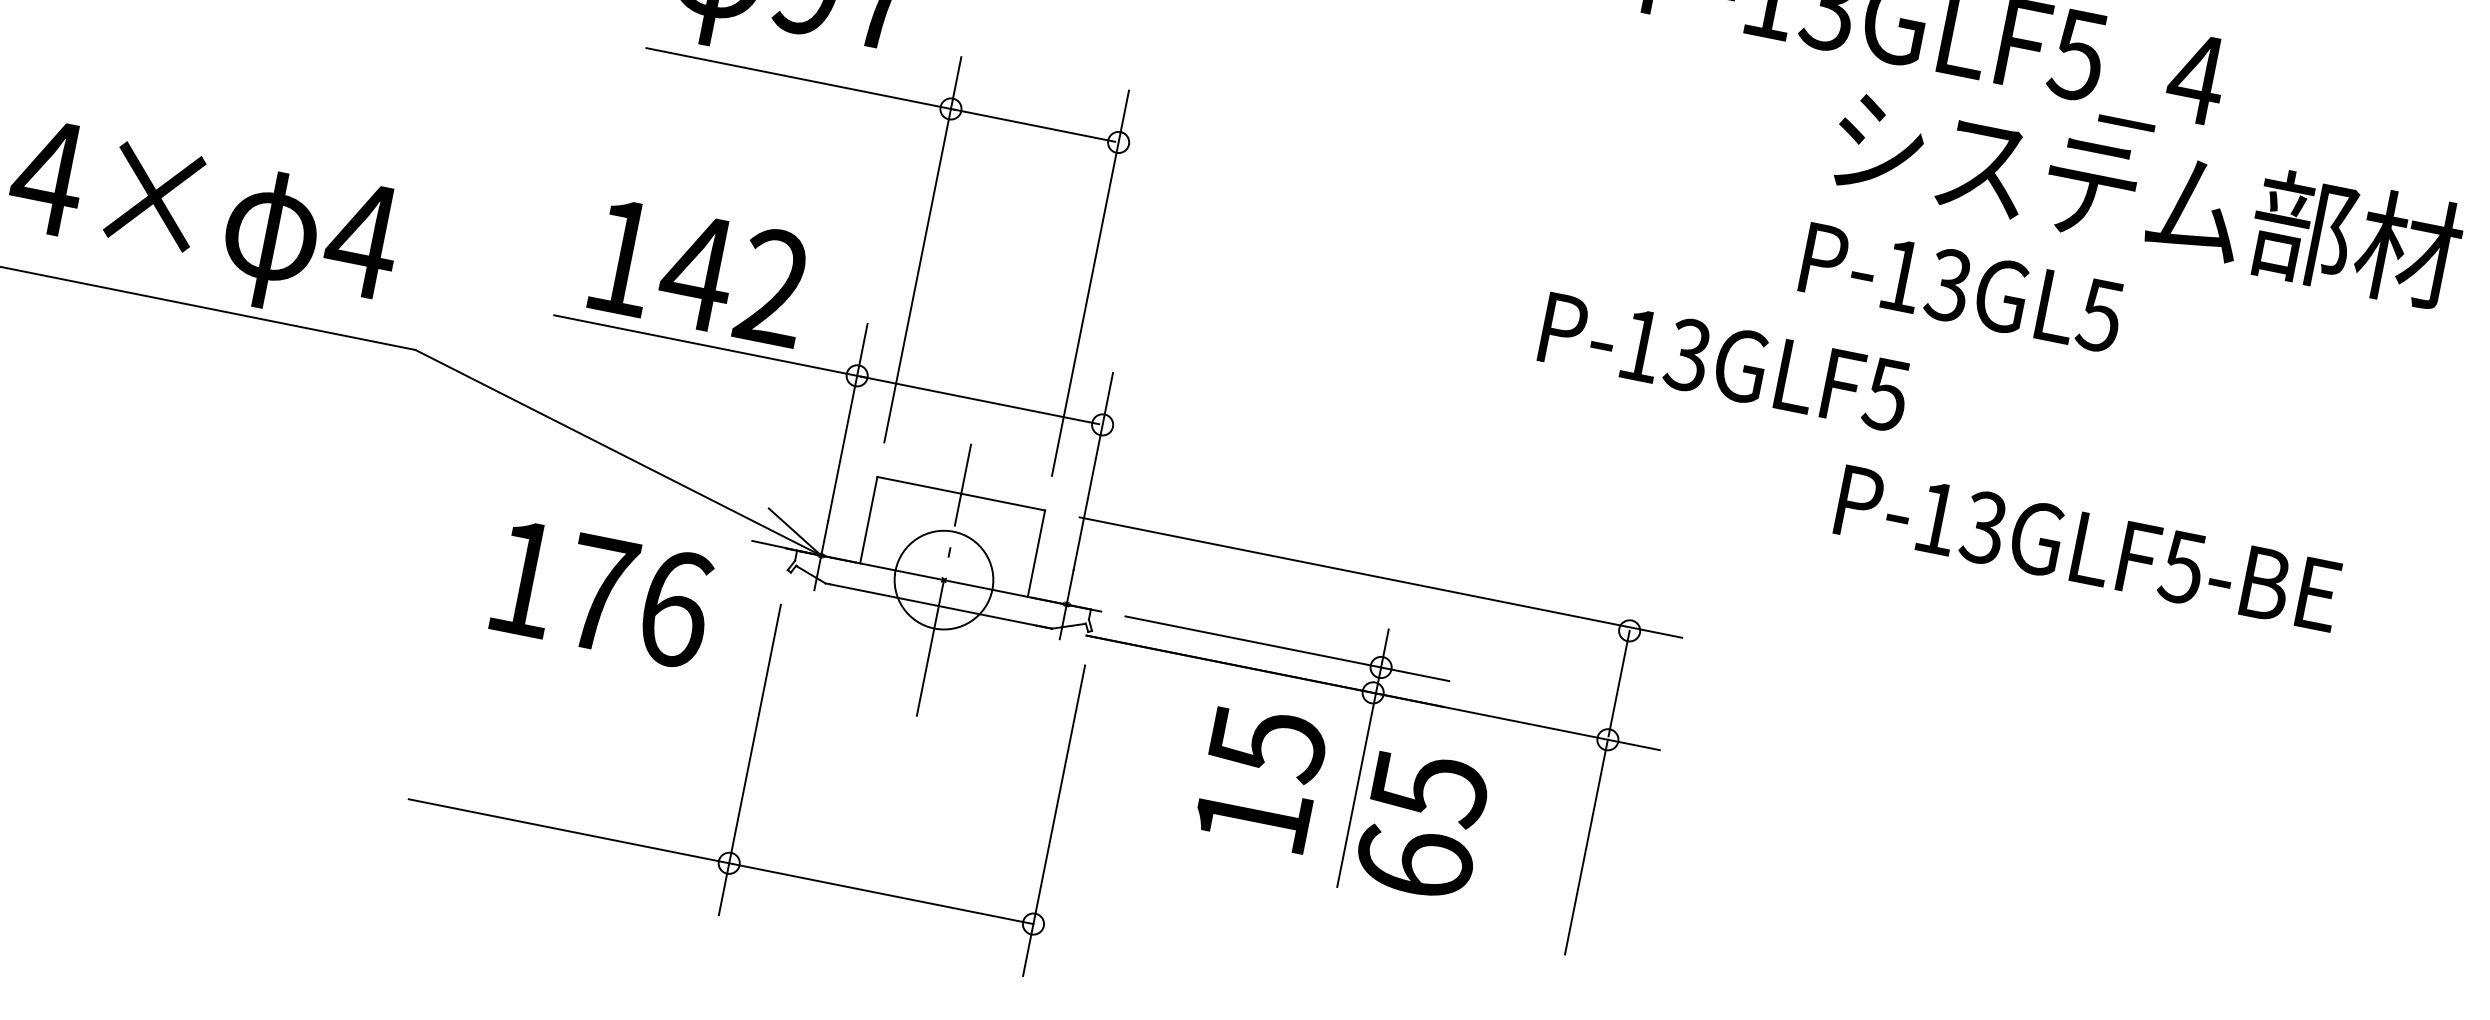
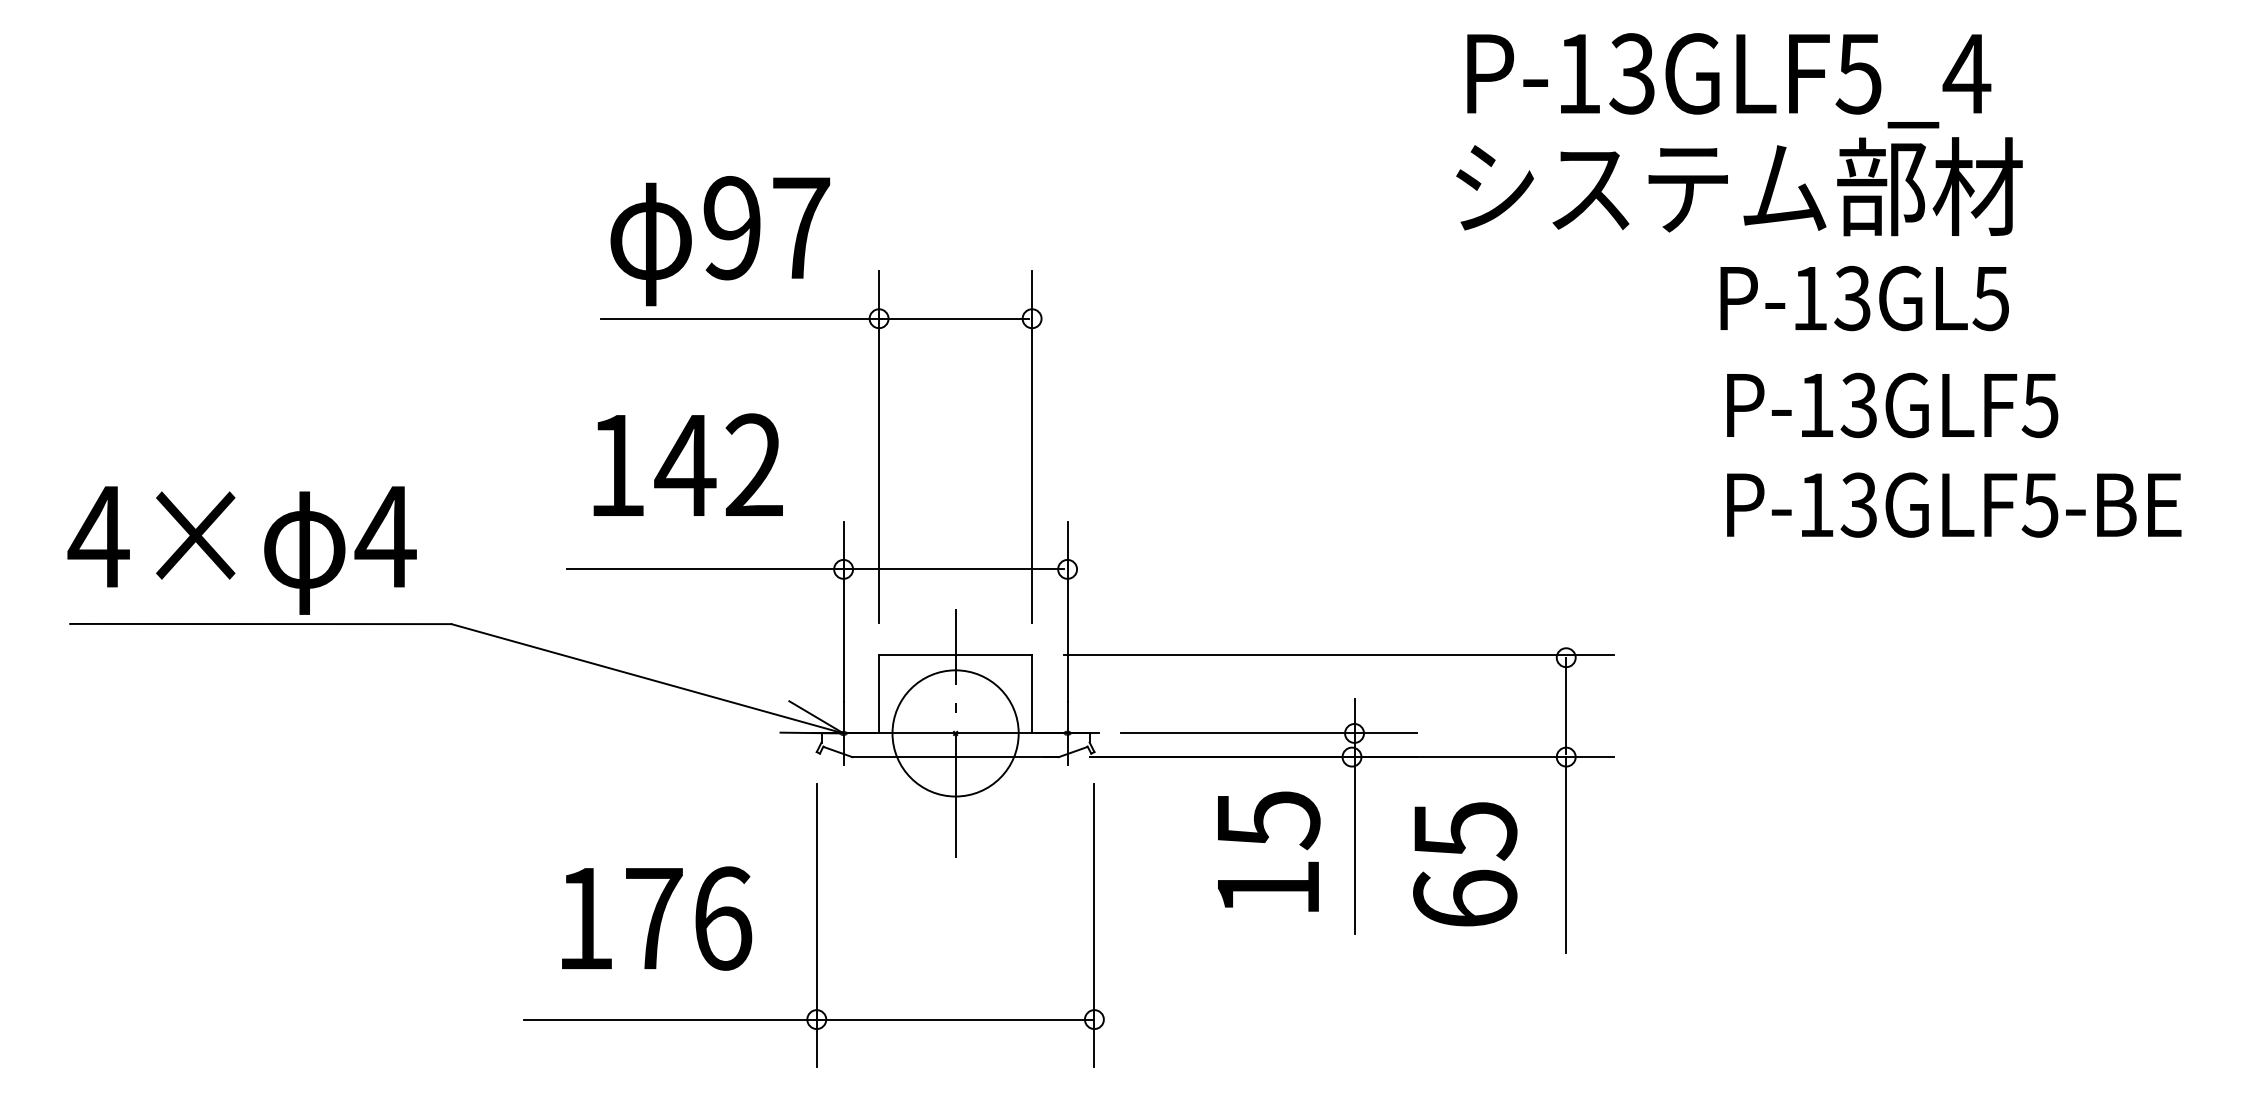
text: (2147, 197) -> (1739, 186), moved
text: (700, 271) -> (687, 464), moved
text: (1961, 287) -> (1864, 298), moved
text: (1724, 362) -> (1892, 405), moved
circle: (943, 580) -> (955, 733), size x1.43
text: (603, 594) -> (657, 918), moved
text: (1422, 825) -> (1465, 864), moved

